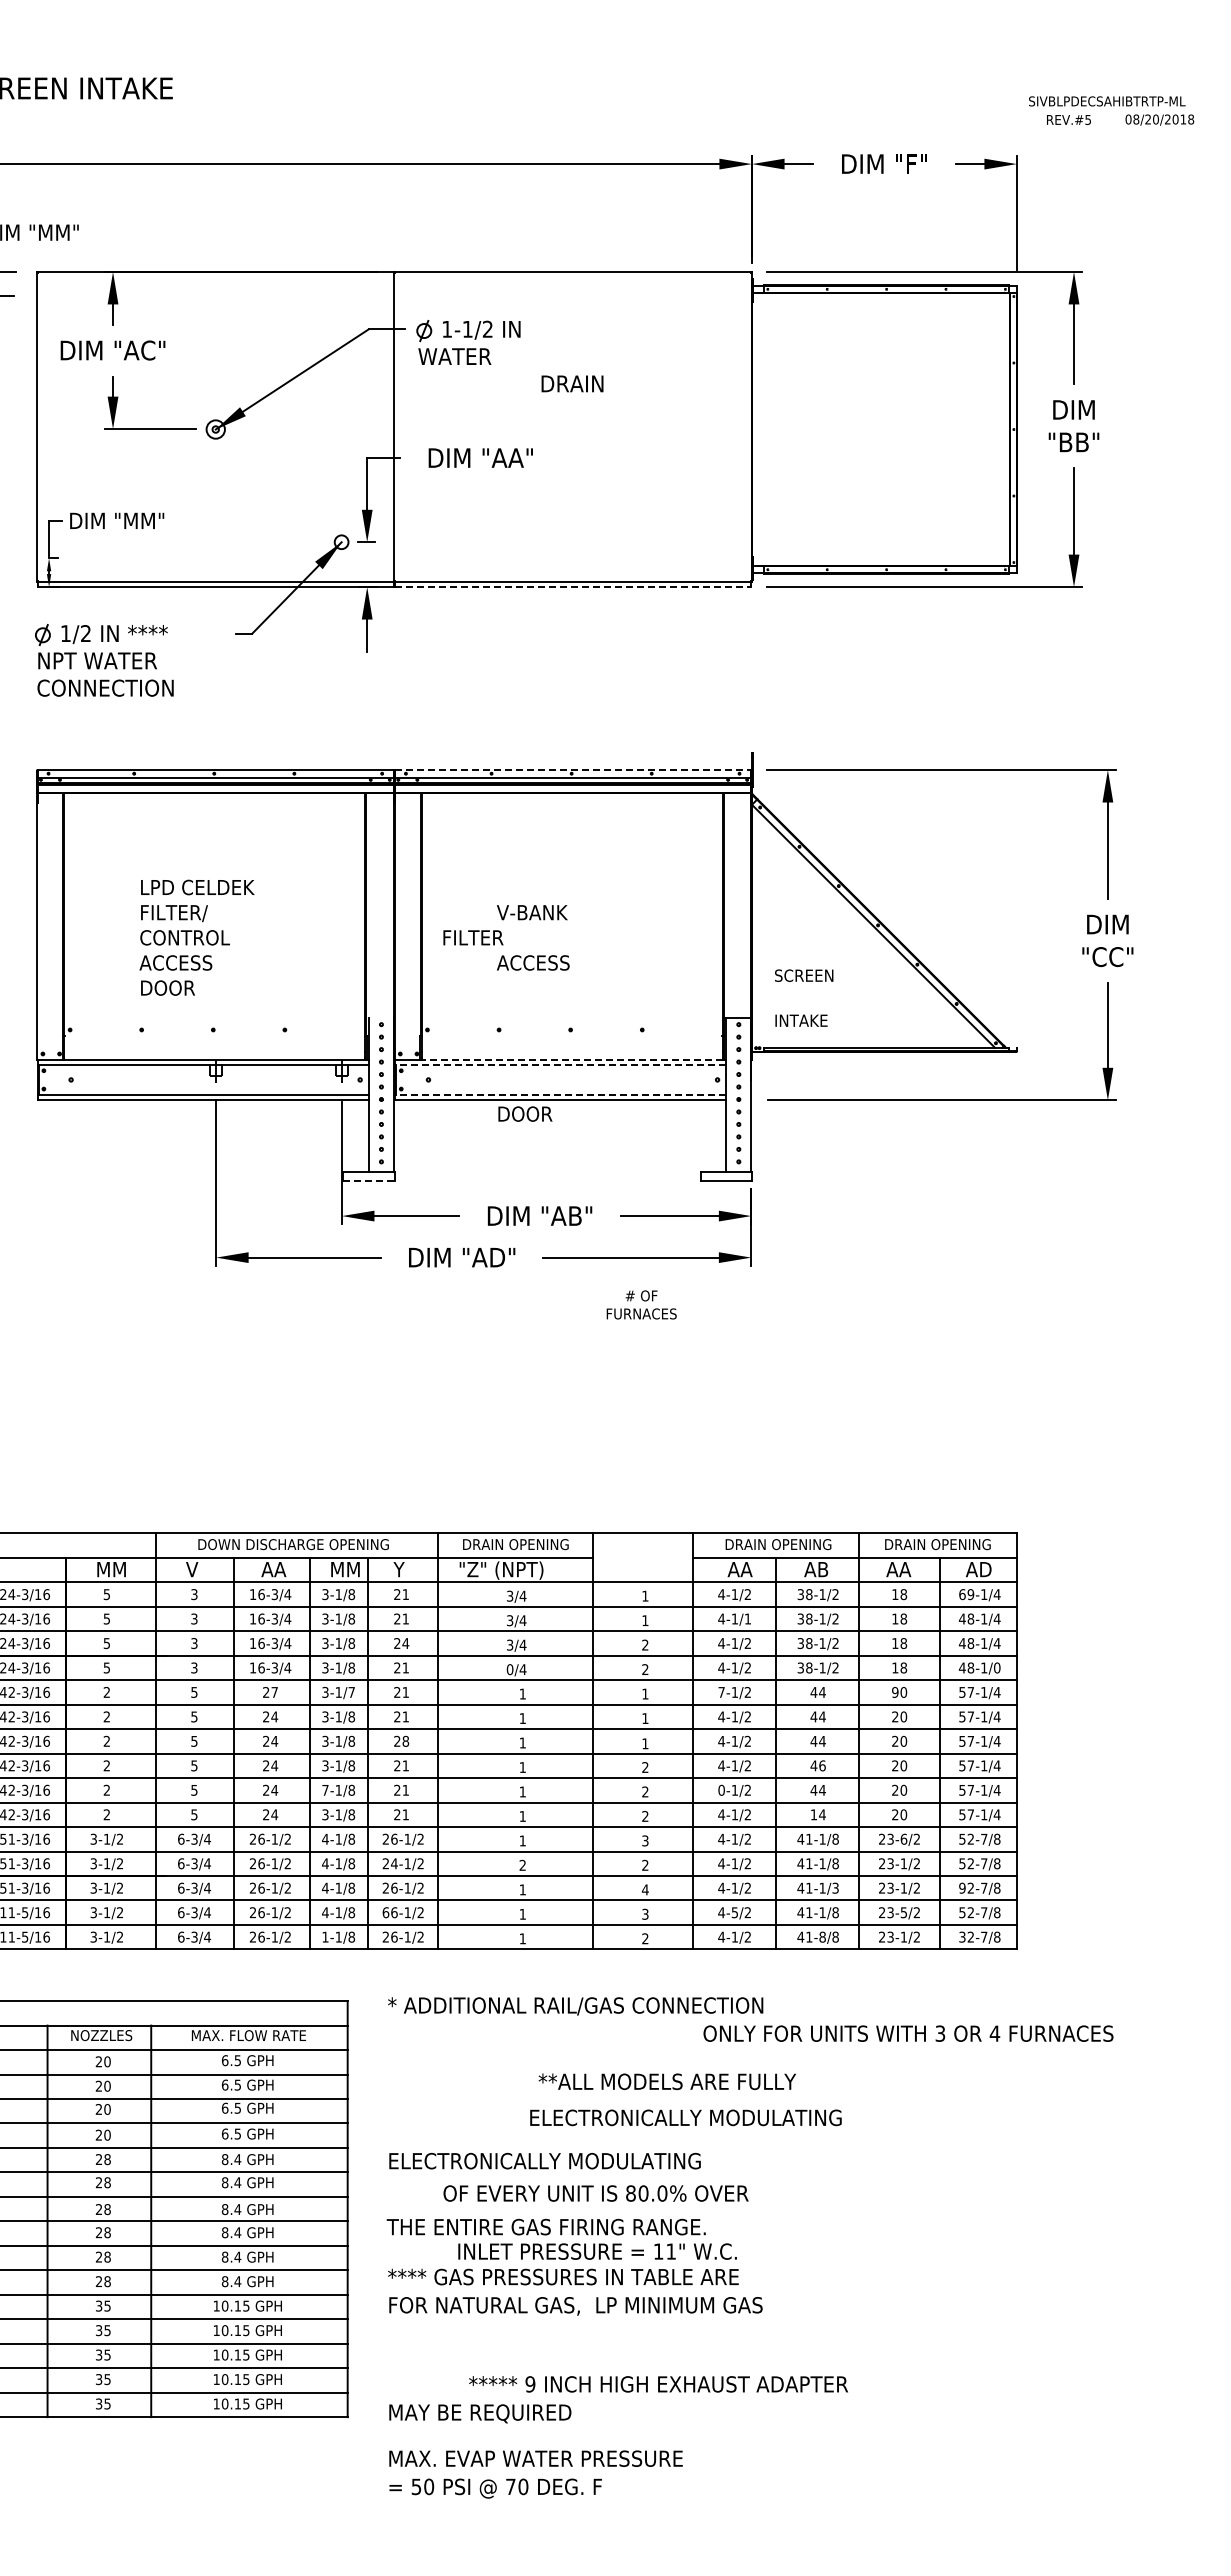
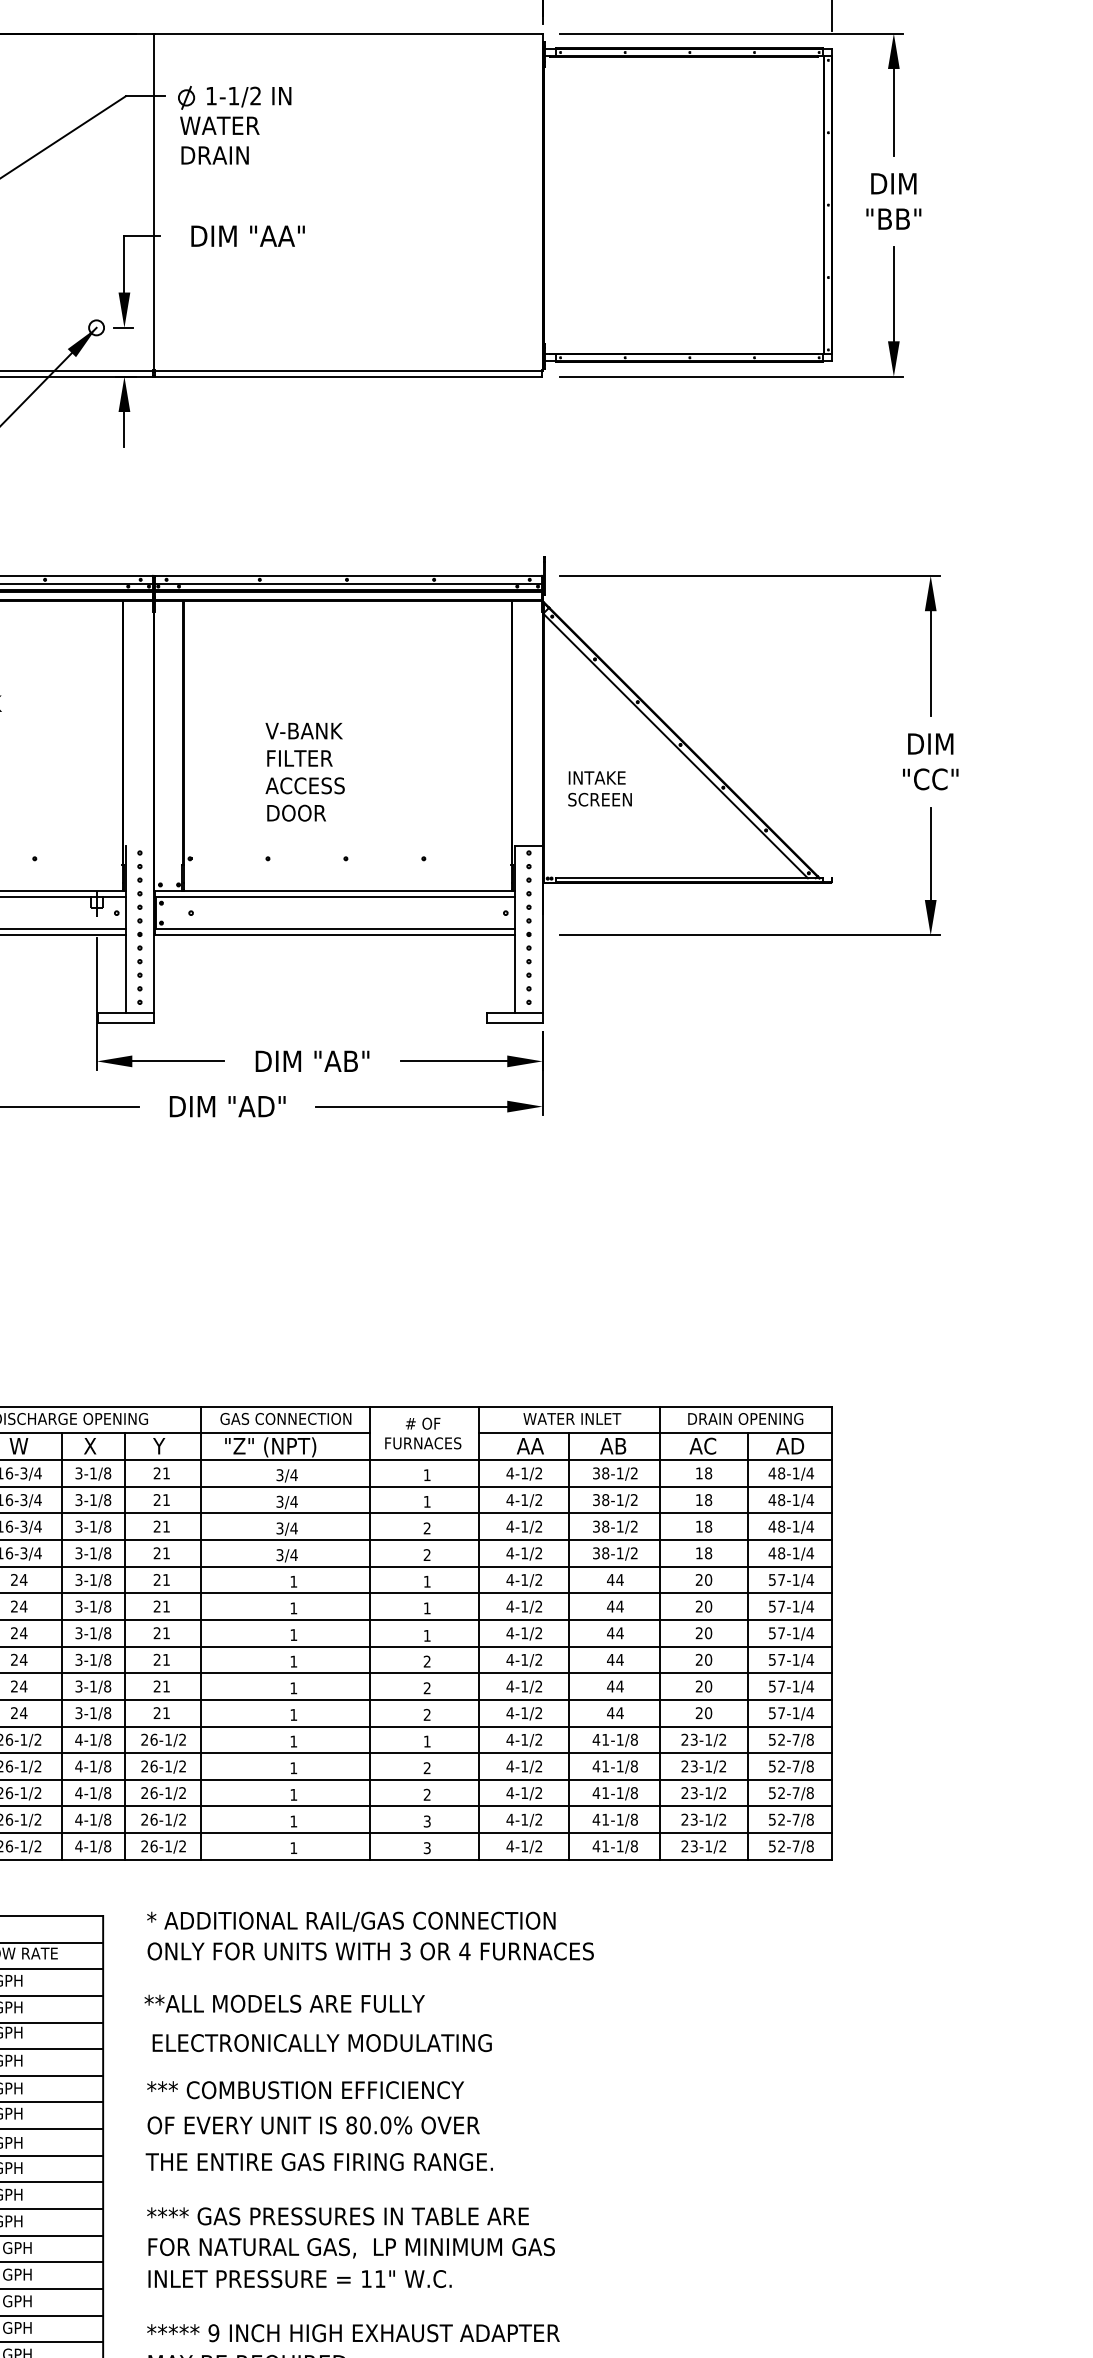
text: (572, 383) -> (215, 155), moved
line: (573, 587) -> (348, 377), dashed -> solid
line: (573, 770) -> (348, 576), dashed -> solid
text: (473, 937) -> (300, 758), moved
text: (801, 1020) -> (597, 777), moved
line: (572, 1059) -> (347, 890), dashed -> solid
line: (560, 1065) -> (334, 897), dashed -> solid
line: (560, 1094) -> (334, 929), dashed -> solid
text: (525, 1113) -> (296, 812), moved
line: (368, 1181) -> (125, 1023), dashed -> solid
text: (641, 1304) -> (423, 1433), moved
text: (515, 1544) -> (285, 1418), DRAIN OPENING -> GAS CONNECTION
text: (778, 1544) -> (572, 1418), DRAIN OPENING -> WATER INLET
text: (273, 1569) -> (22, 1446), AA -> W
text: (344, 1569) -> (99, 1446), MM -> X
text: (905, 1569) -> (710, 1446), AA -> AC
text: (966, 1594) -> (776, 1473), 69-1/4 -> 48-1/4
text: (747, 1618) -> (538, 1499), 4-1/1 -> 4-1/2
text: (405, 1643) -> (166, 1526), 24 -> 21
text: (996, 1667) -> (809, 1552), 48-1/0 -> 48-1/4
text: (509, 1669) -> (279, 1554), 0/4 -> 3/4
text: (274, 1692) -> (23, 1580), 27 -> 24
text: (351, 1692) -> (107, 1580), 3-1/7 -> 3-1/8
text: (721, 1692) -> (510, 1580), 7-1/2 -> 4-1/2
text: (895, 1692) -> (699, 1580), 90 -> 20
text: (405, 1740) -> (166, 1632), 28 -> 21
text: (822, 1765) -> (620, 1659), 46 -> 44
text: (325, 1789) -> (79, 1685), 7-1/8 -> 3-1/8
text: (721, 1789) -> (510, 1685), 0-1/2 -> 4-1/2
text: (813, 1814) -> (610, 1712), 14 -> 44
text: (903, 1838) -> (708, 1738), 23-6/2 -> 23-1/2
text: (645, 1840) -> (427, 1741), 3 -> 1
text: (393, 1863) -> (153, 1766), 24-1/2 -> 26-1/2
text: (522, 1864) -> (293, 1767), 2 -> 1
text: (835, 1887) -> (634, 1792), 41-1/3 -> 41-1/8
text: (962, 1887) -> (772, 1792), 92-7/8 -> 52-7/8
text: (644, 1889) -> (426, 1794), 4 -> 2
text: (385, 1912) -> (144, 1819), 66-1/2 -> 26-1/2
text: (734, 1912) -> (524, 1819), 4-5/2 -> 4-1/2
text: (903, 1912) -> (708, 1819), 23-5/2 -> 23-1/2
text: (325, 1936) -> (79, 1845), 1-1/8 -> 4-1/8
text: (822, 1936) -> (620, 1845), 41-8/8 -> 41-1/8
text: (962, 1936) -> (772, 1845), 32-7/8 -> 52-7/8
text: (645, 1939) -> (427, 1848), 2 -> 3
text: (908, 2033) -> (370, 1951), moved
text: (666, 2081) -> (283, 2003), moved
text: (685, 2117) -> (321, 2042), moved
text: (544, 2160) -> (317, 2089), ELECTRONICALLY MODULATING -> *** COMBUSTION EFFICIENCY
text: (595, 2193) -> (313, 2125), moved
text: (597, 2251) -> (300, 2278), moved
text: (658, 2384) -> (353, 2333), moved

